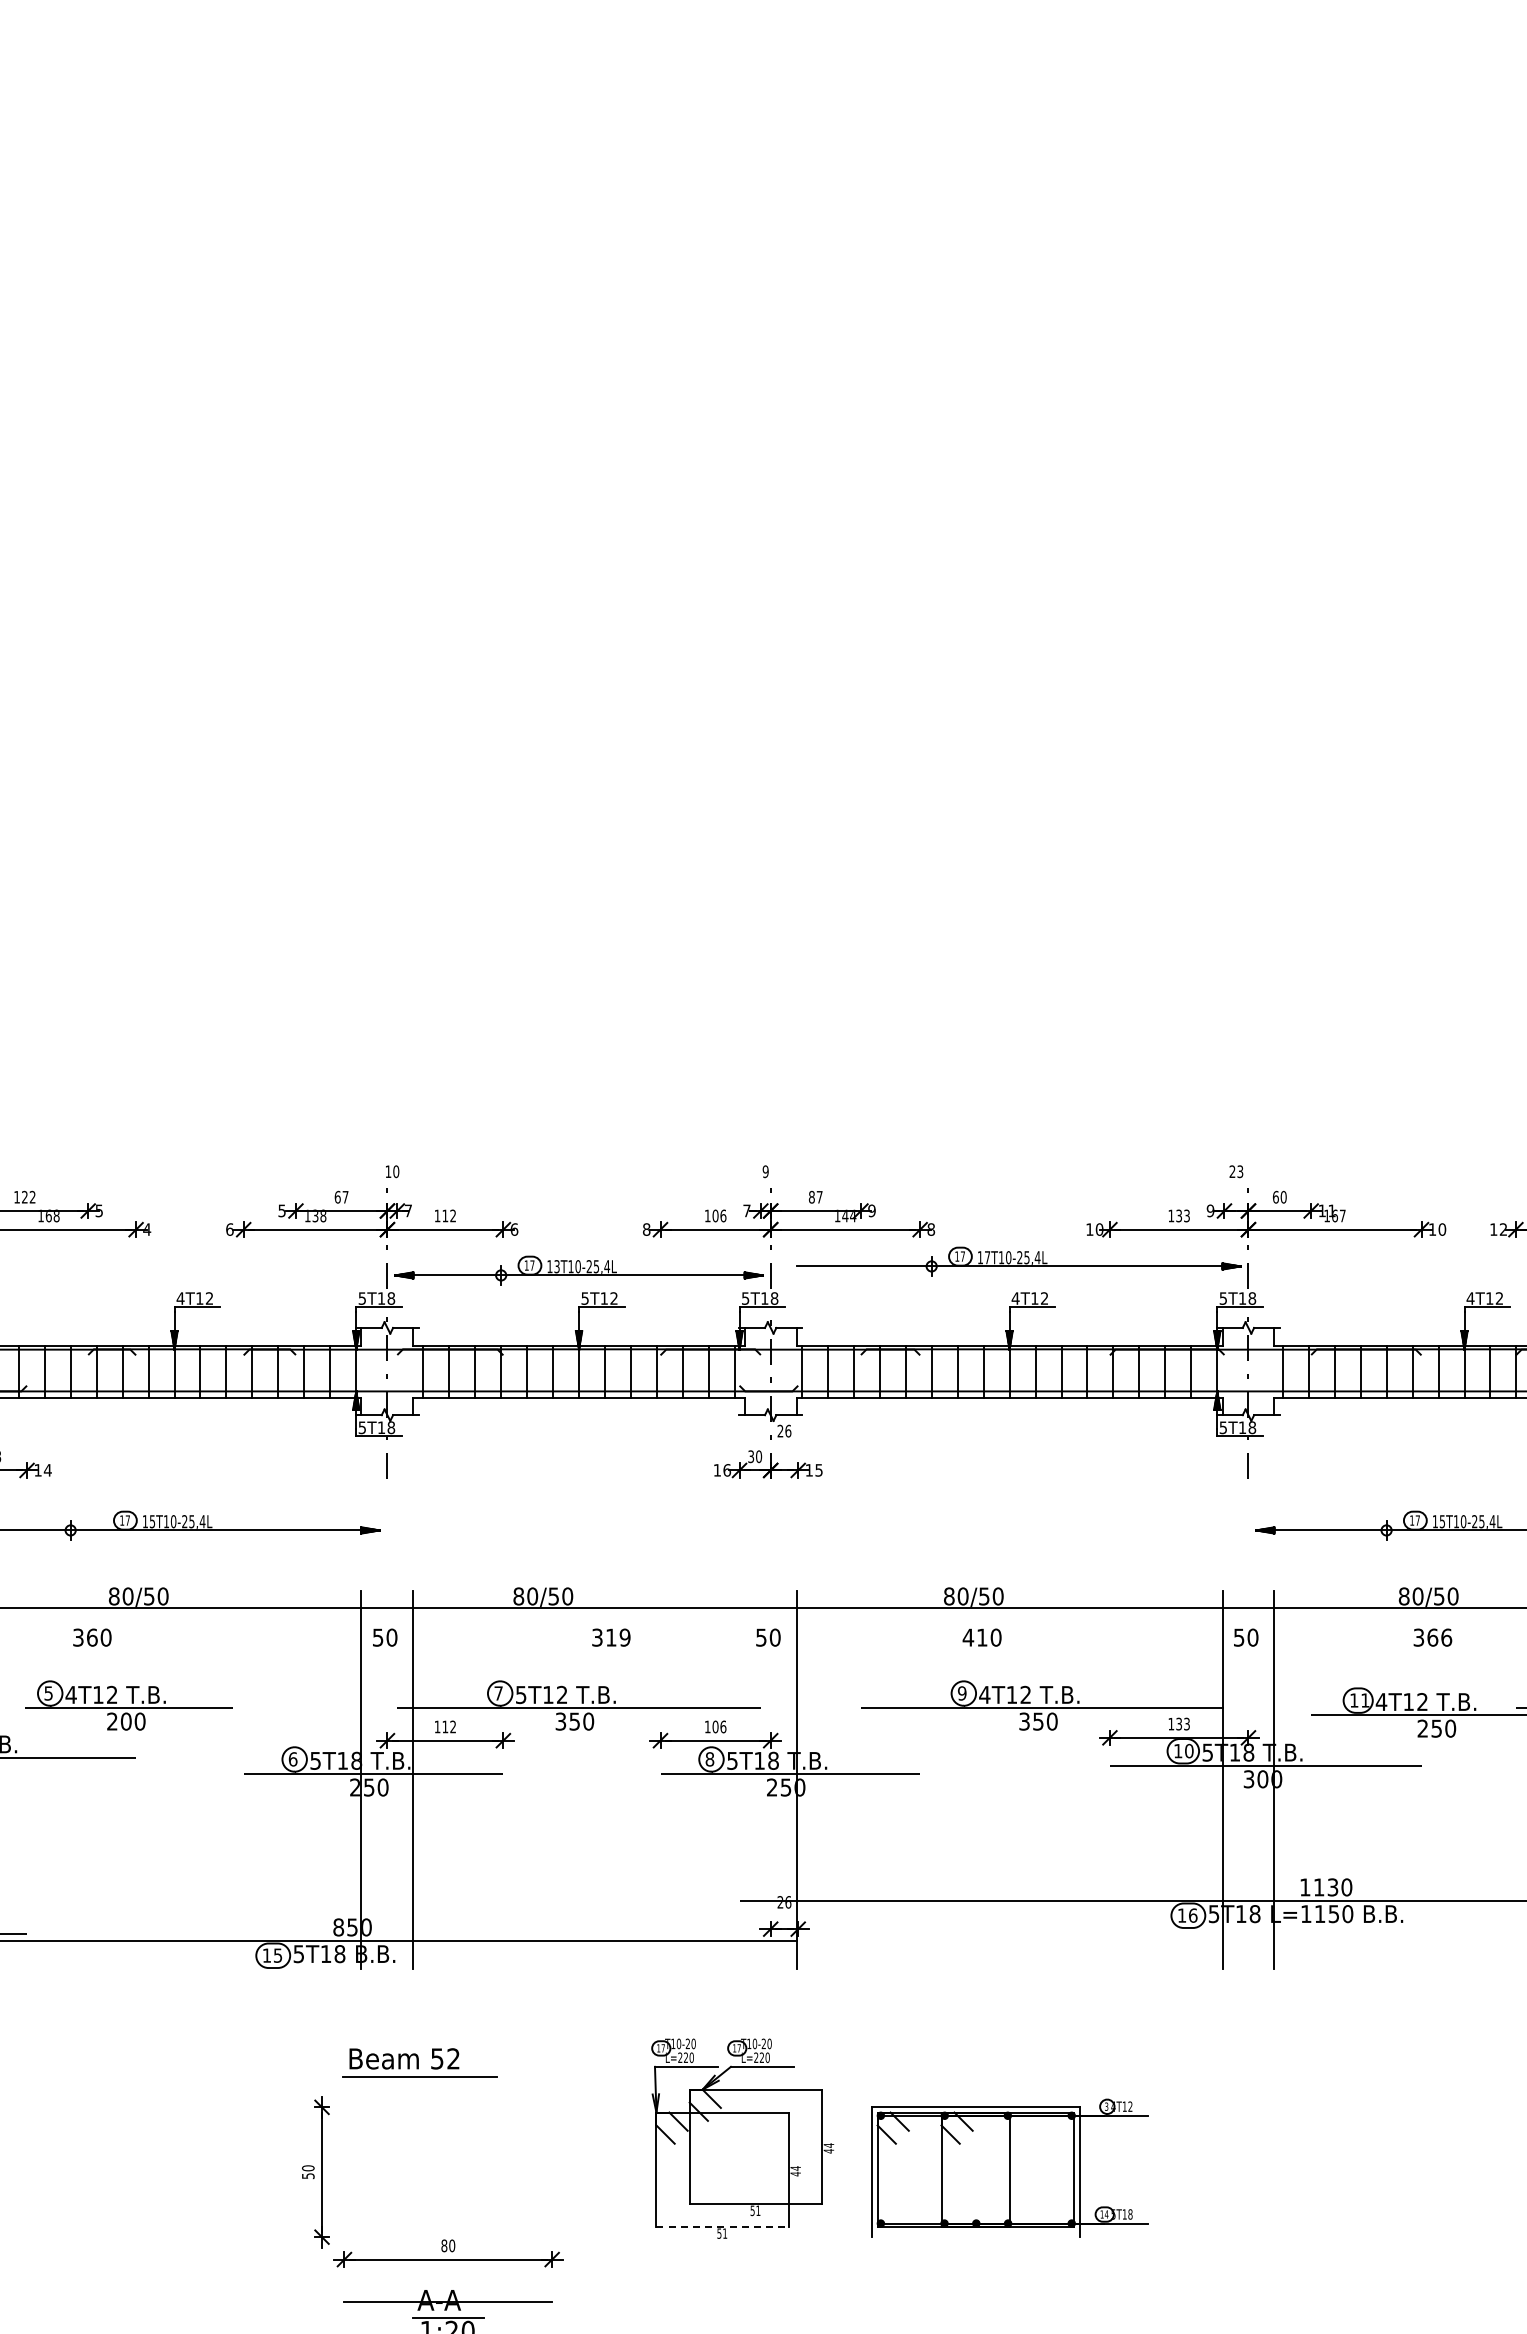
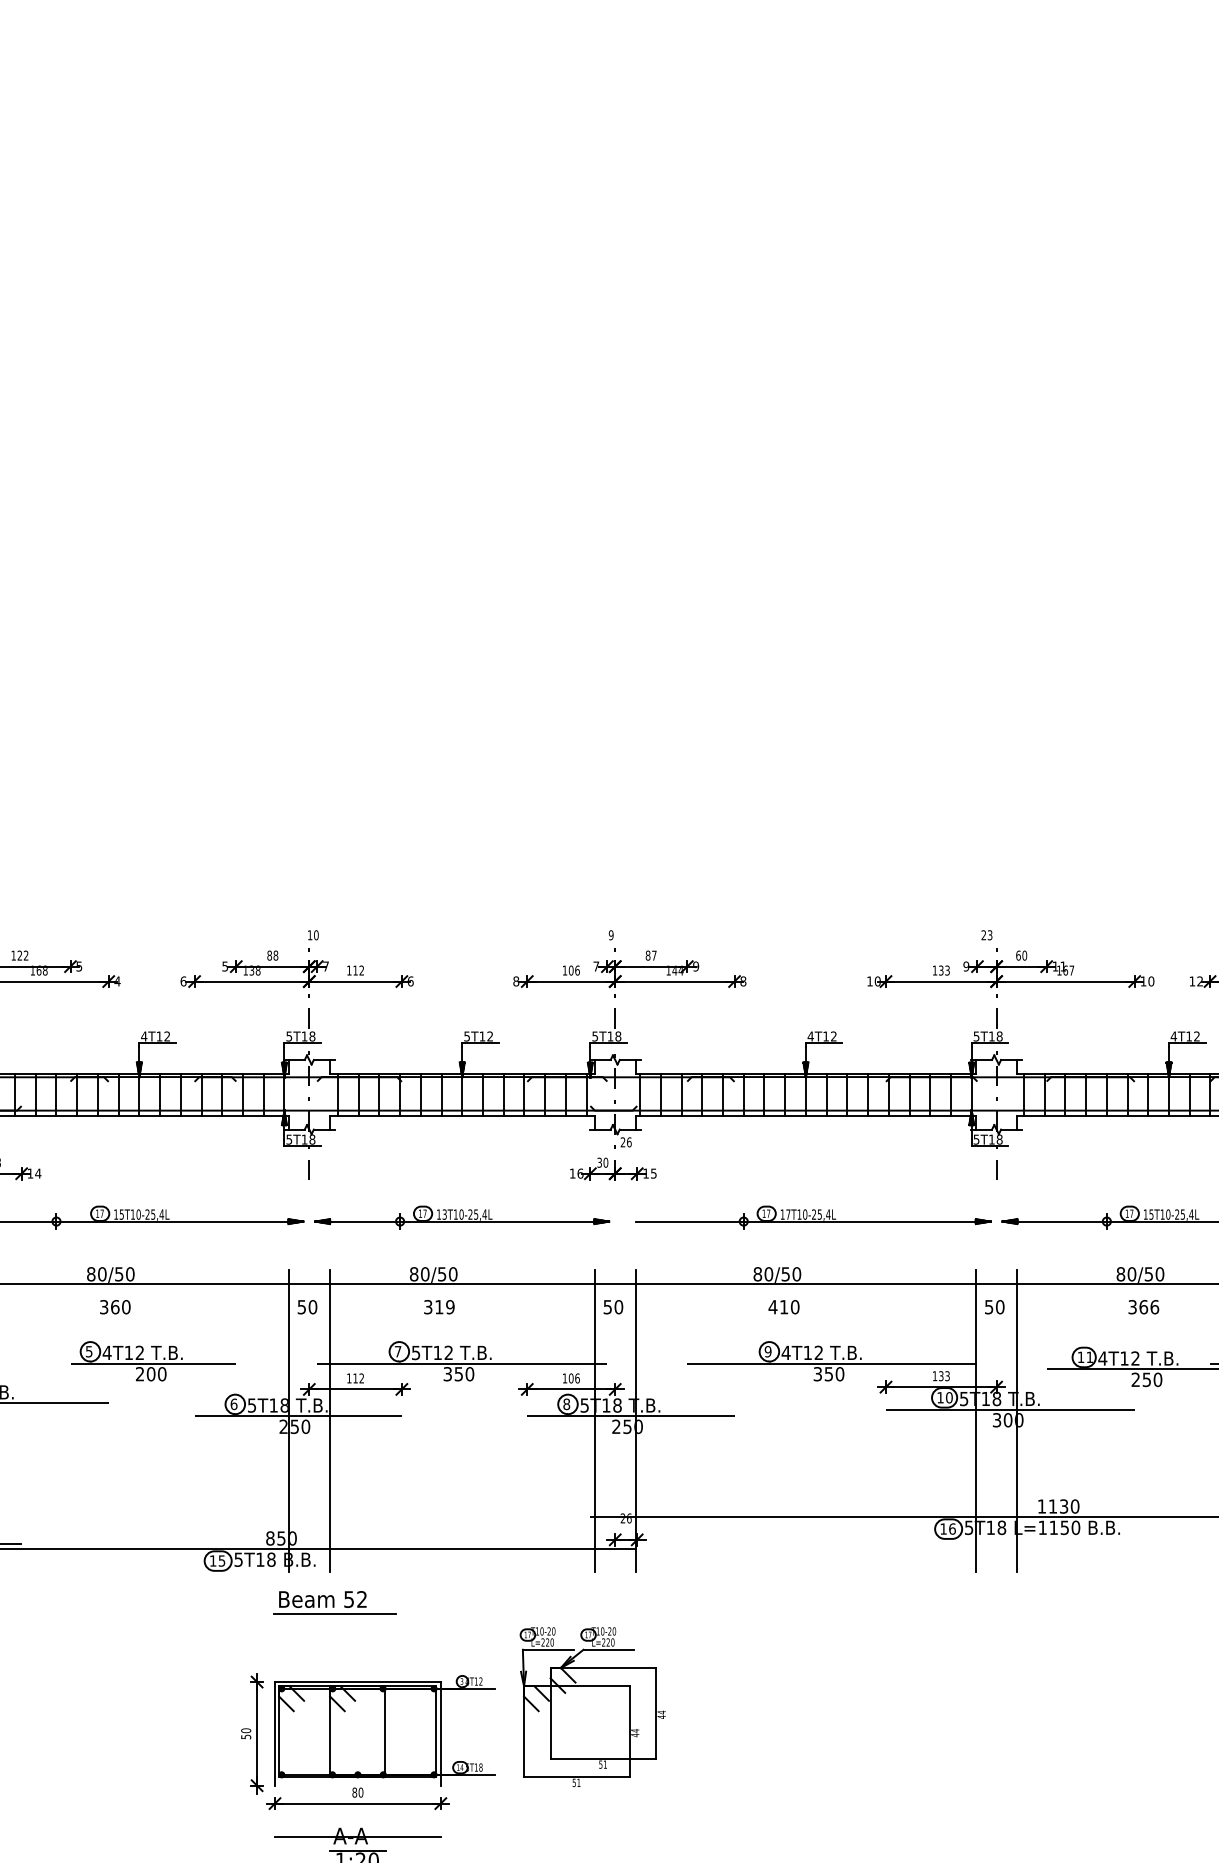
text: (341, 1196) -> (272, 955), 67 -> 88
part: (1018, 1261) -> (813, 1217), moved
part: (578, 1270) -> (461, 1217), moved
text: (92, 1637) -> (115, 1307), moved
text: (611, 1637) -> (439, 1307), moved
part: (128, 1705) -> (152, 1361), moved
line: (744, 1779) -> (594, 1420), added
part: (419, 2062) -> (334, 1602), moved
part: (1009, 2167) -> (384, 1730), moved
line: (723, 2226) -> (577, 1777), dashed -> solid

